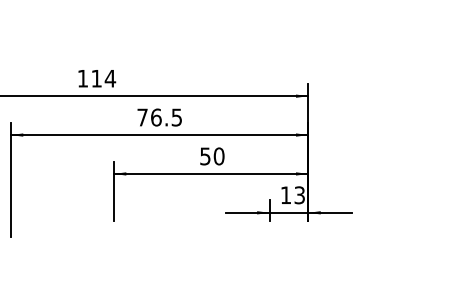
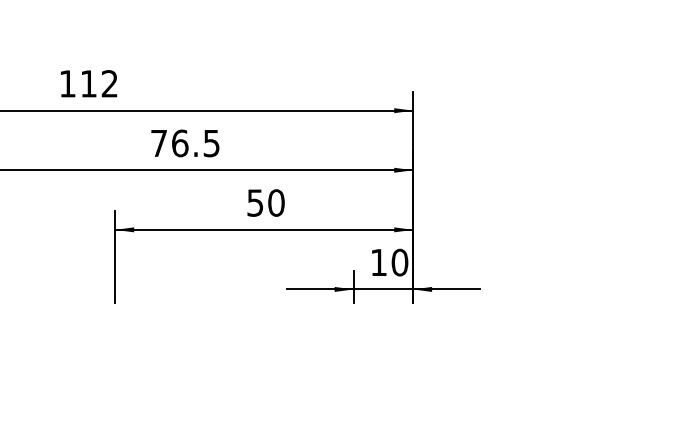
text: (110, 78) -> (109, 83), 114 -> 112
text: (299, 195) -> (399, 262), 13 -> 10

